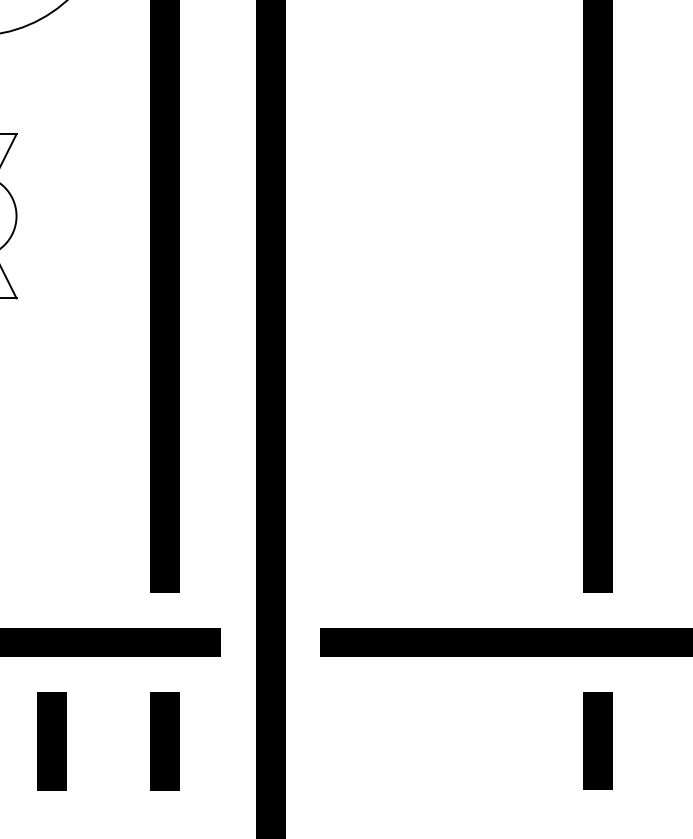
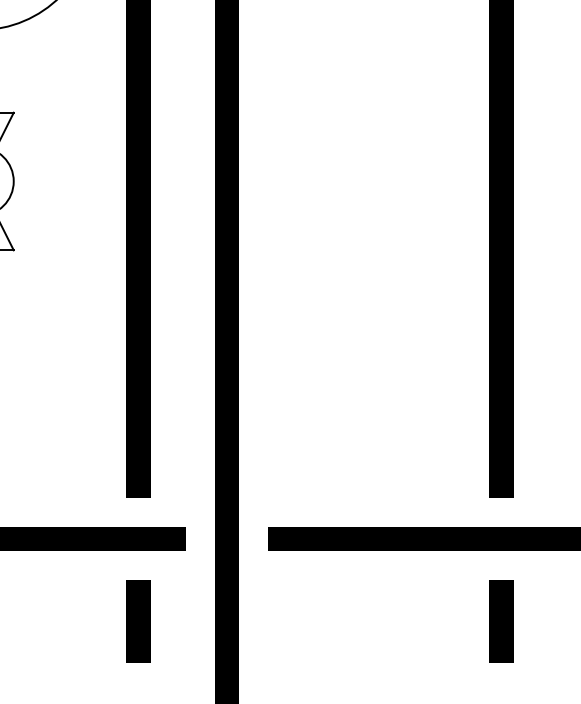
line: (52, 740) -> (43, 621), removed

